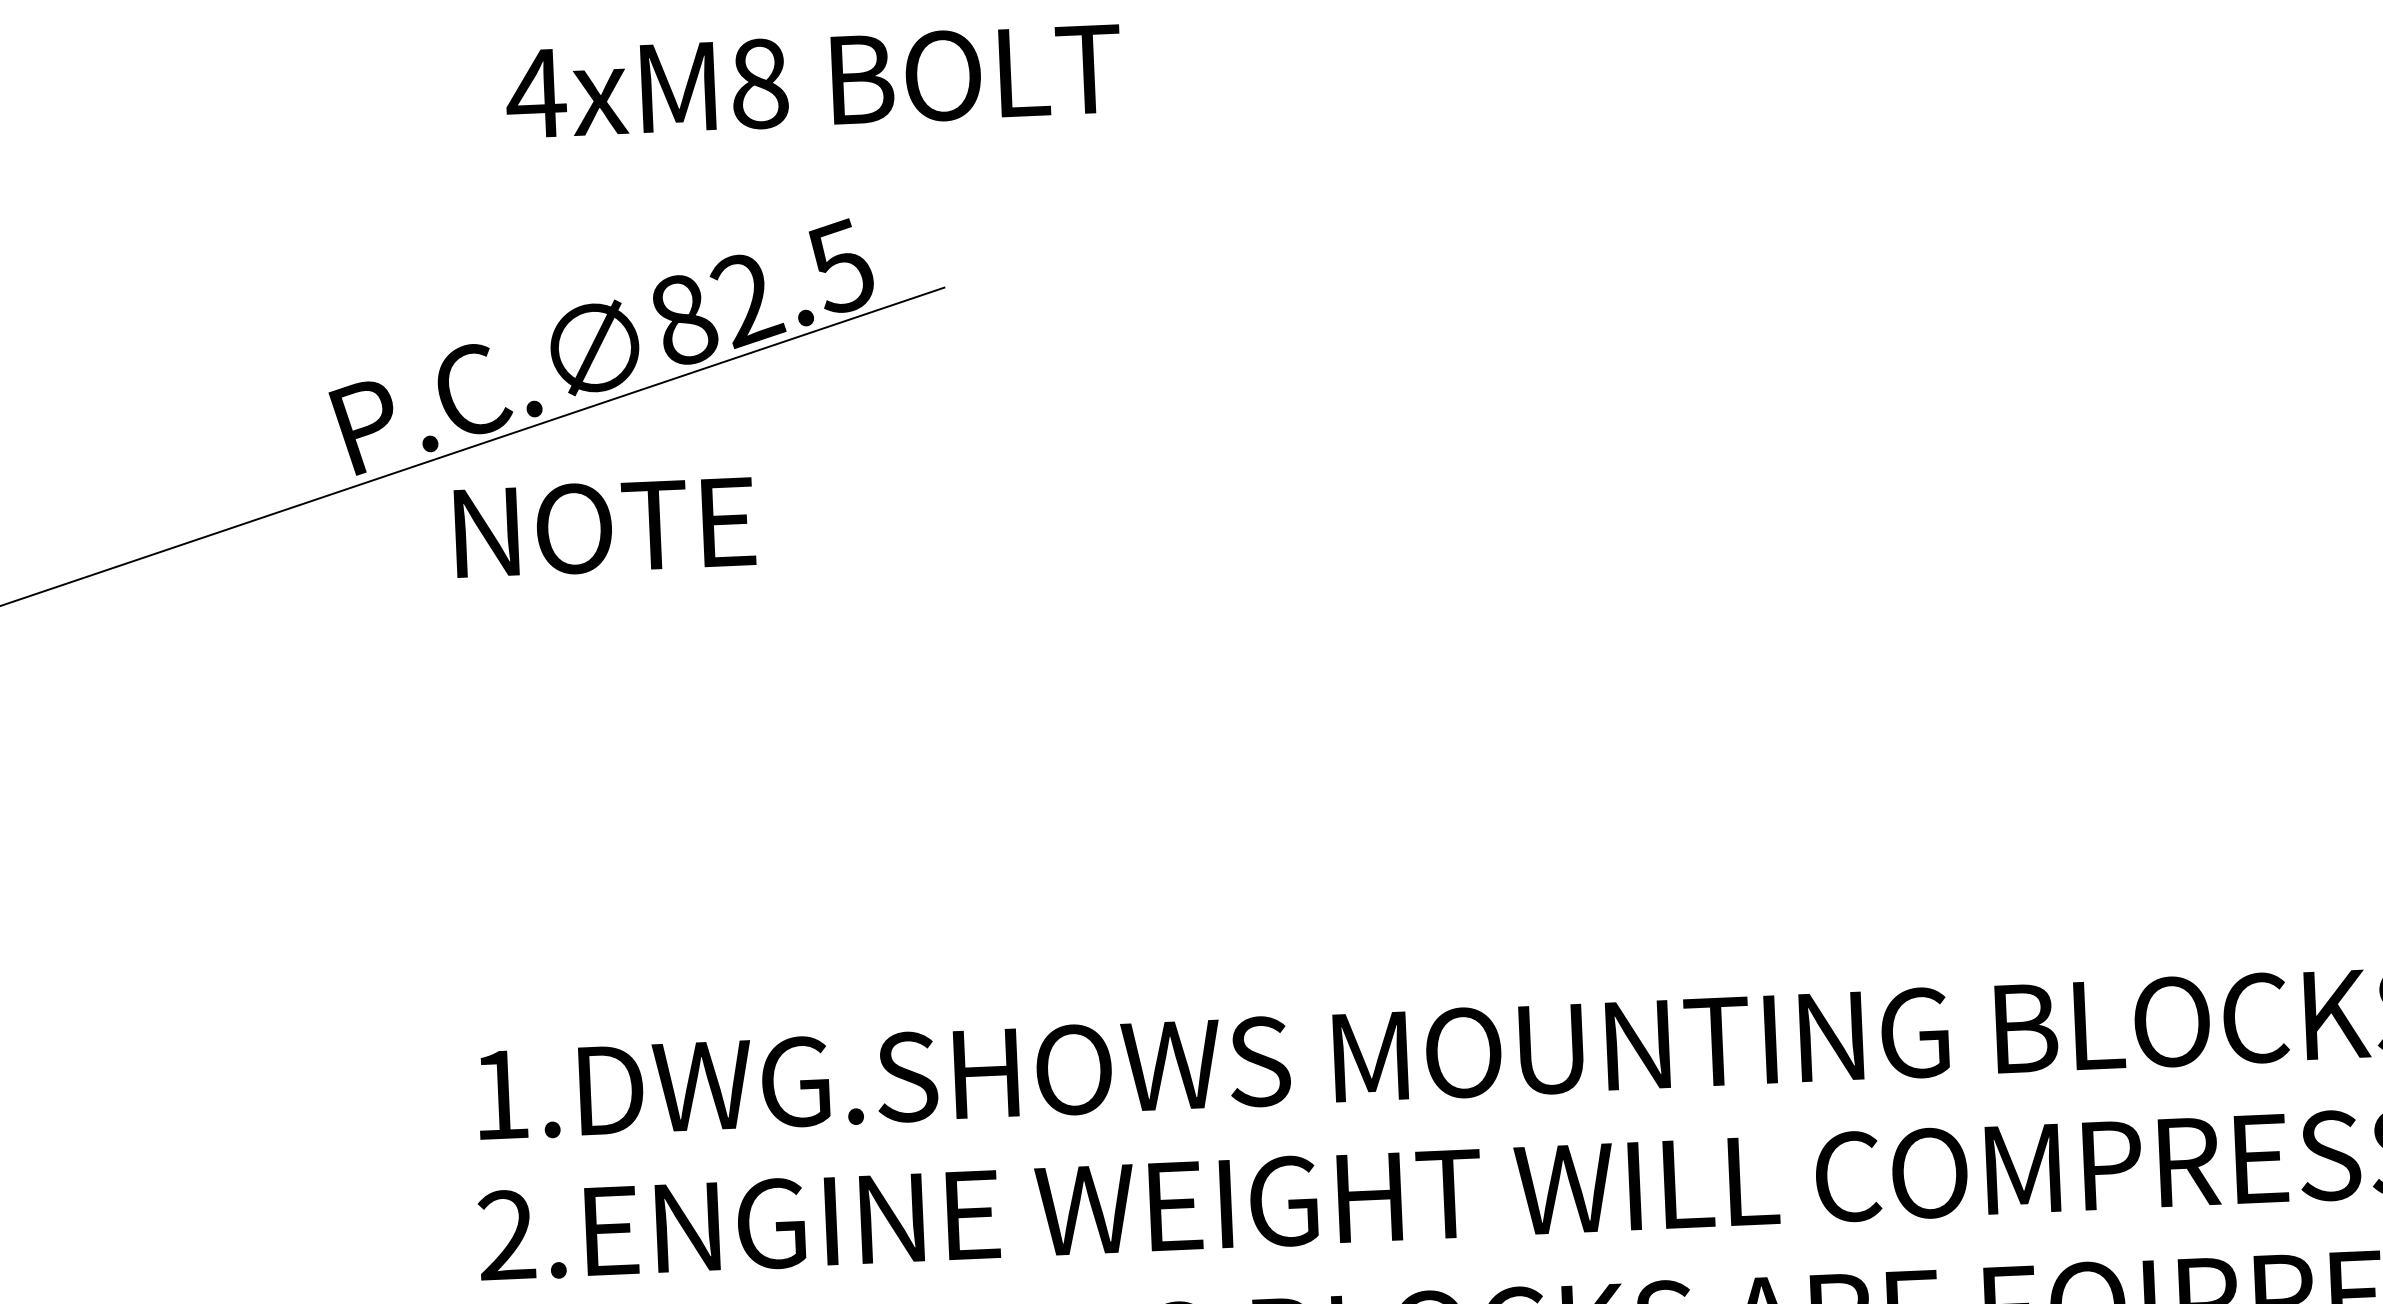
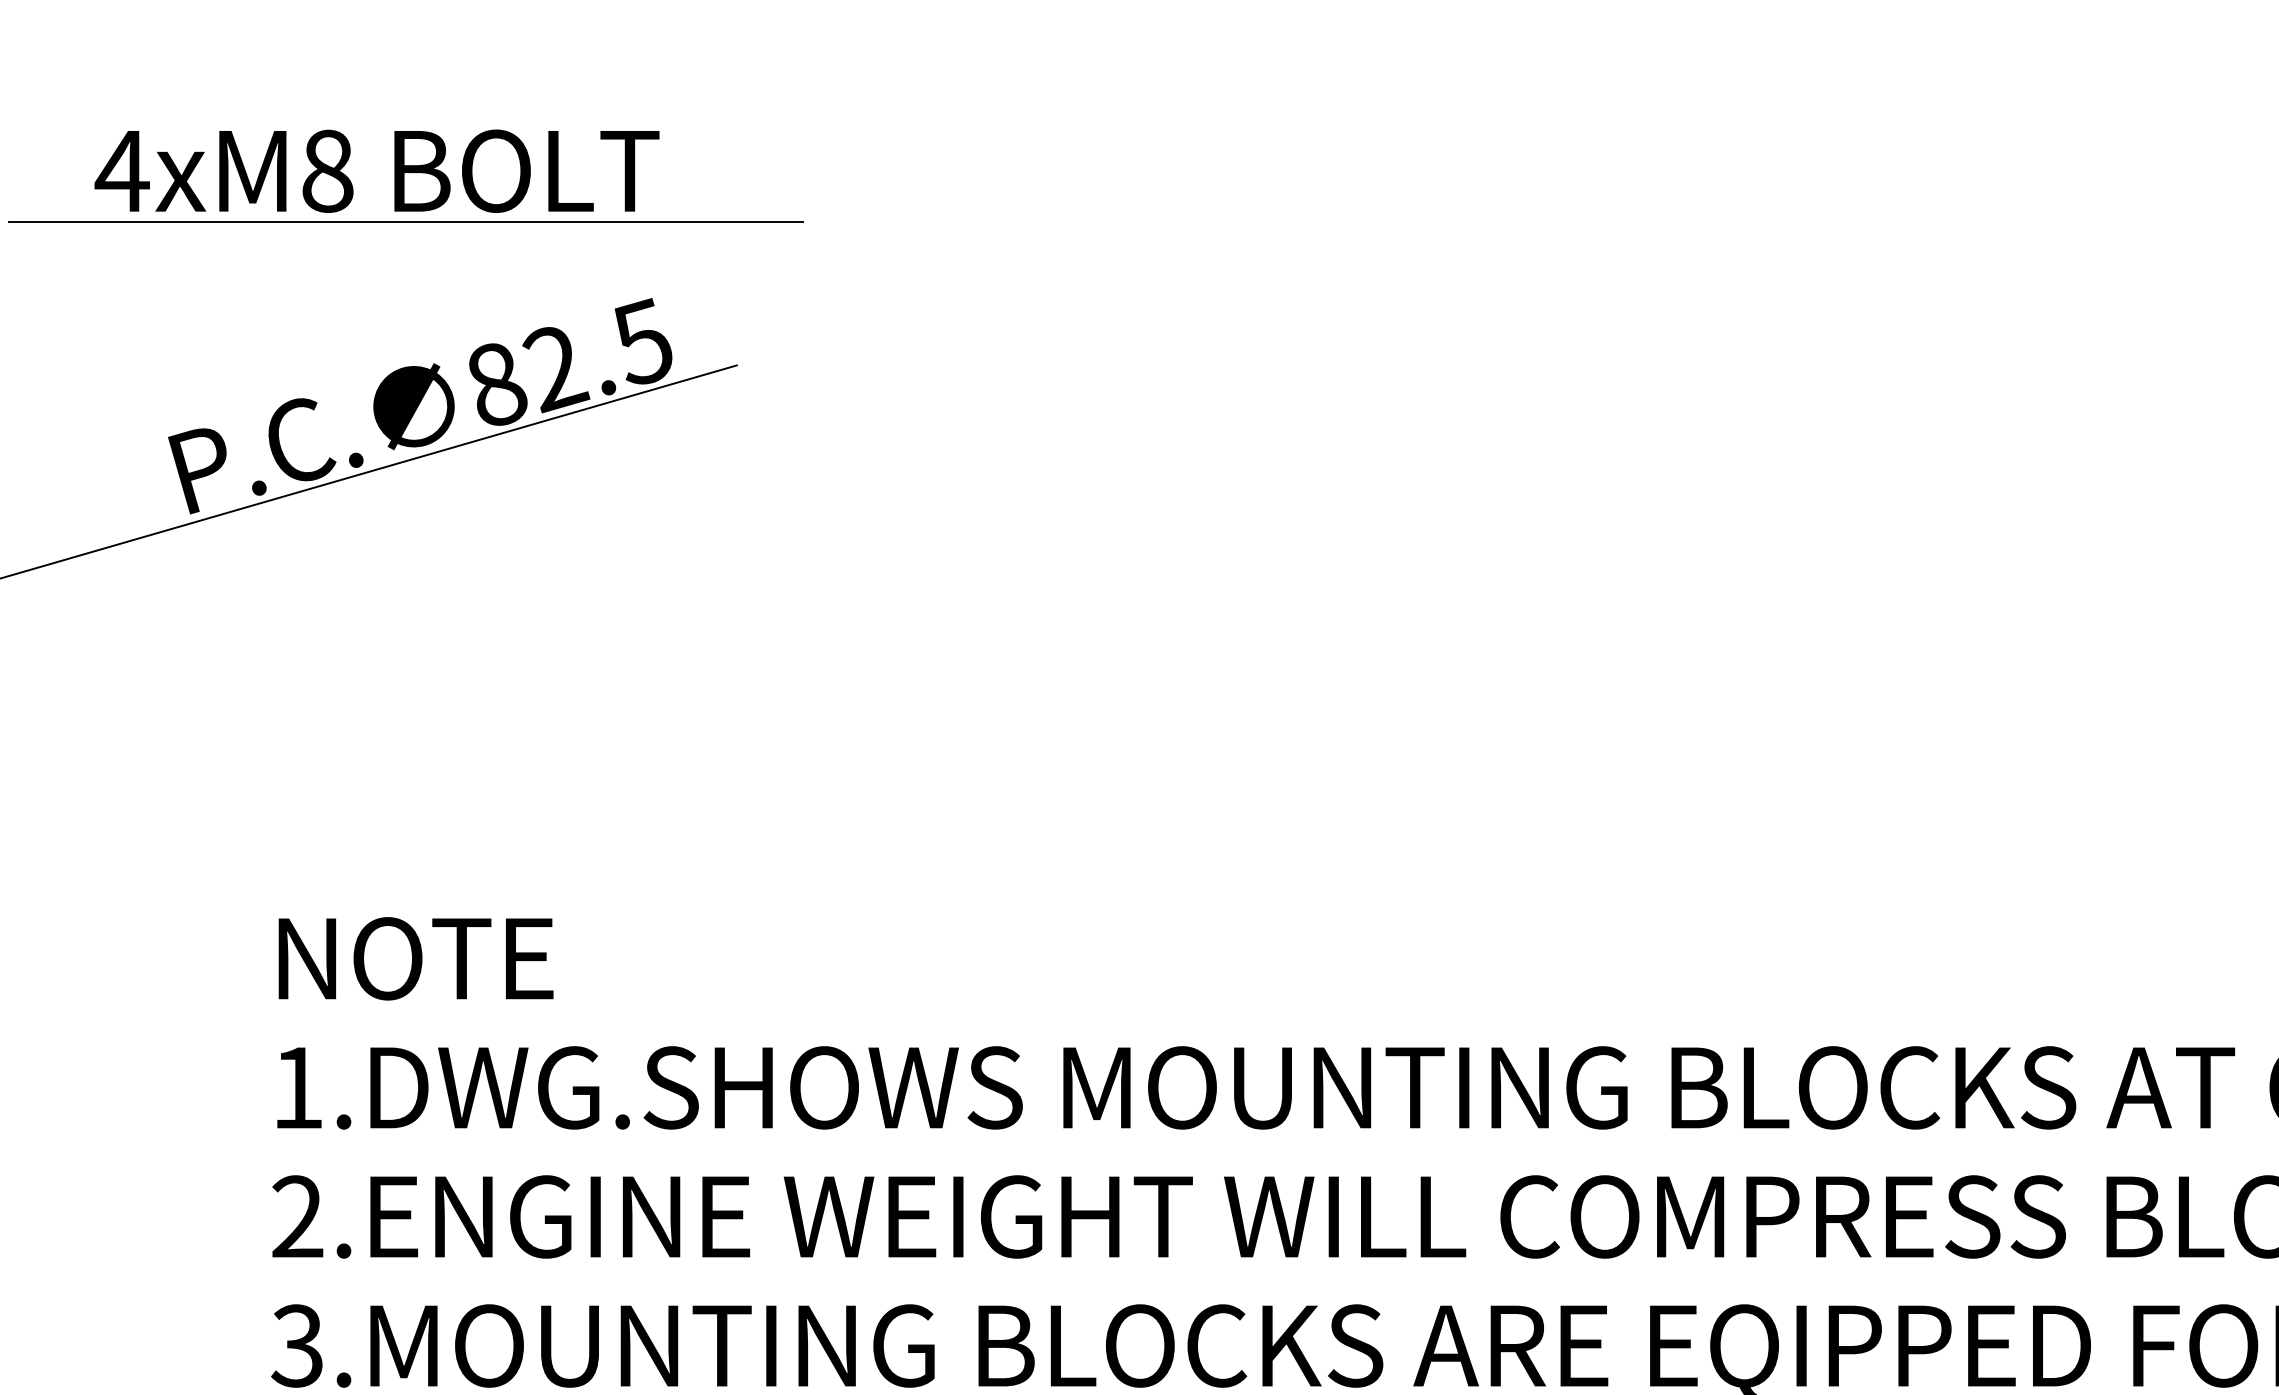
text: (812, 80) -> (376, 170), moved
line: (576, 147) -> (405, 222), added
text: (604, 527) -> (415, 958), moved

